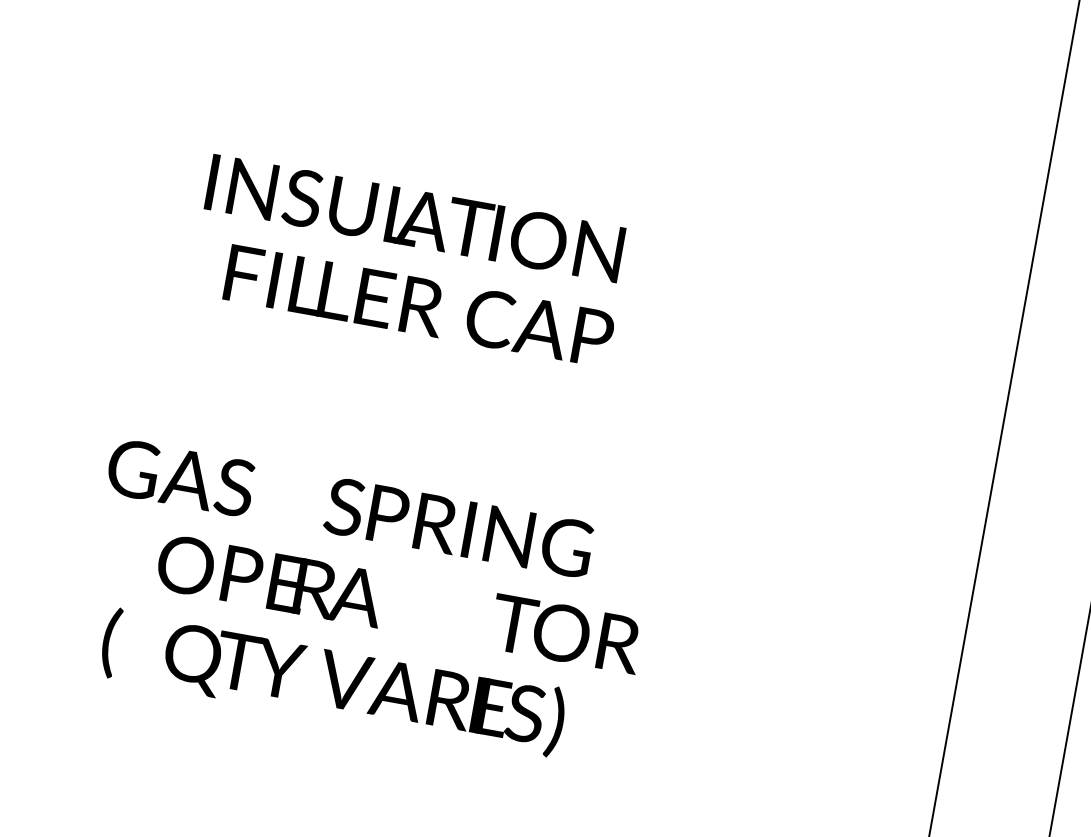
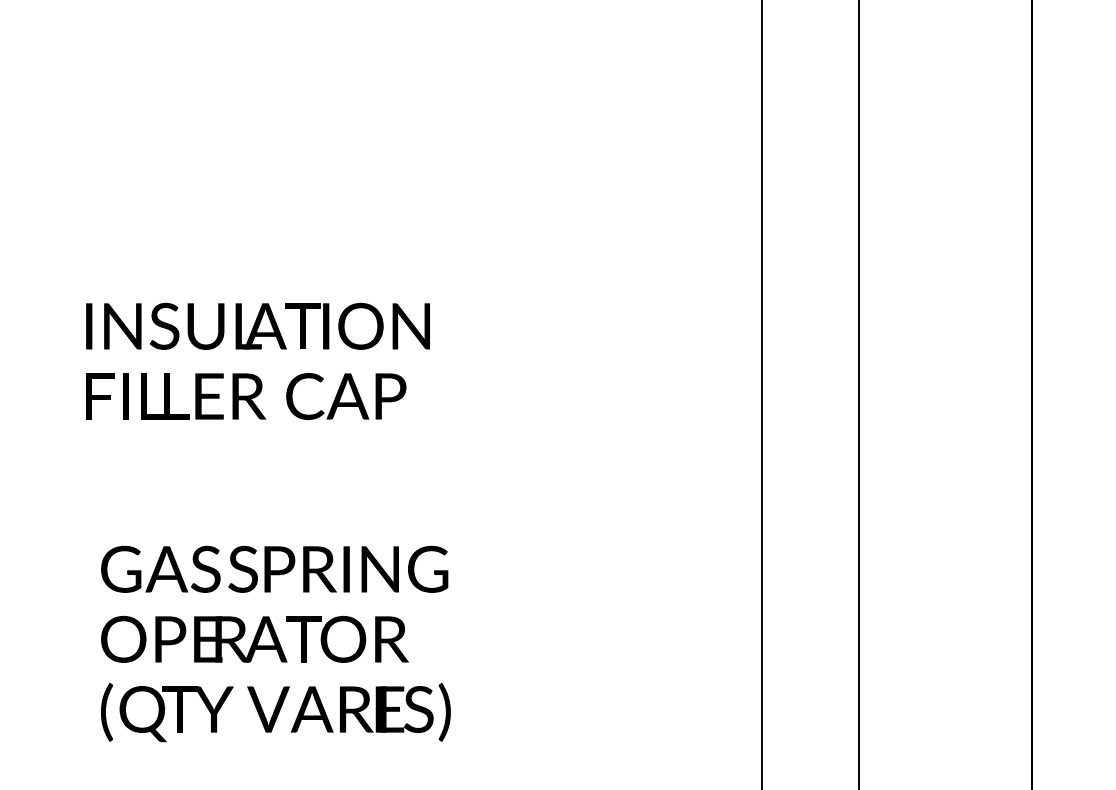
text: (419, 306) -> (246, 396), moved
text: (180, 476) -> (160, 568), moved
text: (566, 632) -> (347, 638), moved
text: (109, 642) -> (106, 712), moved

